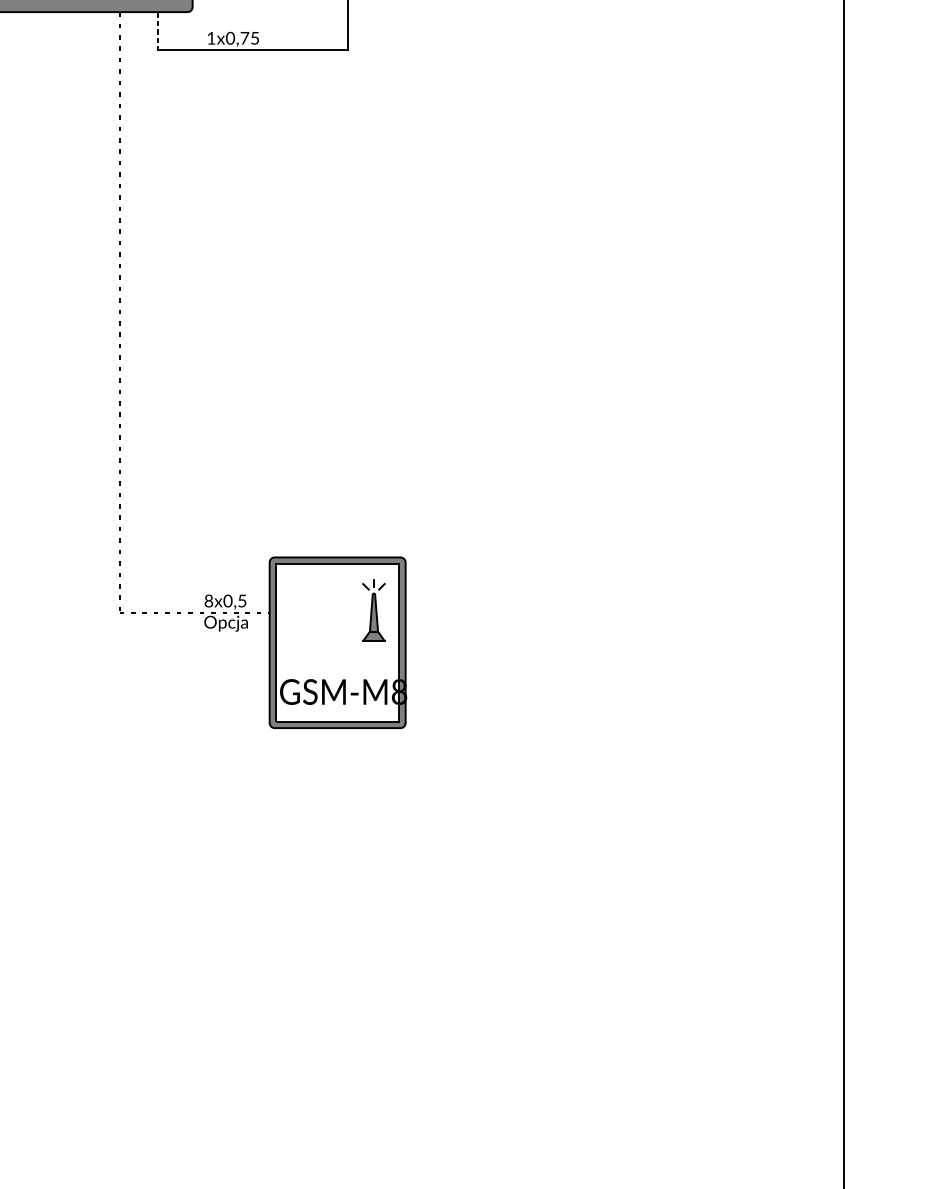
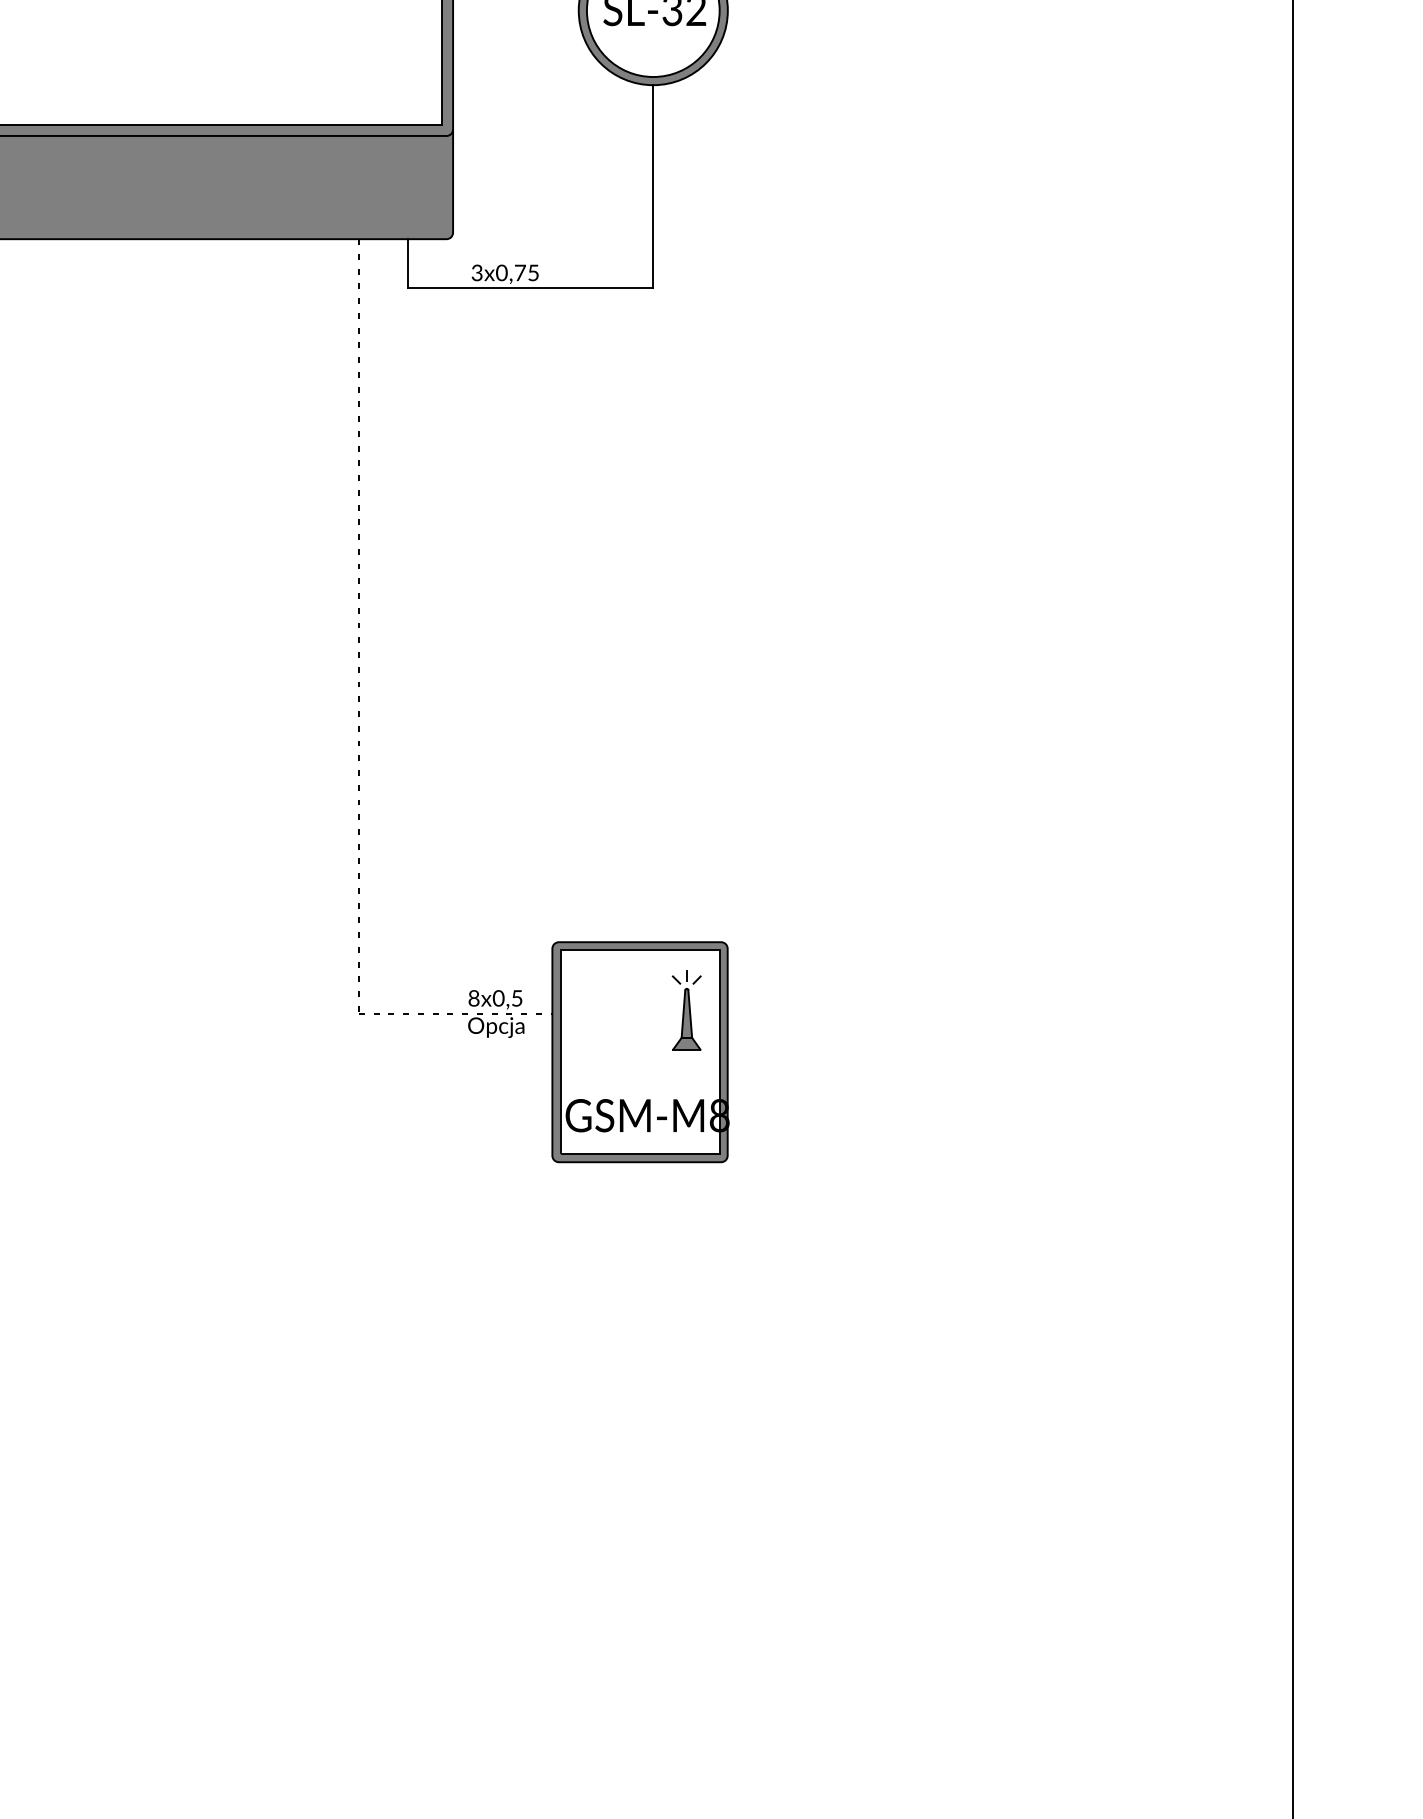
line: (158, 30) -> (408, 263), dashed -> solid
text: (210, 37) -> (476, 272), 1x0,75 -> 3x0,75

